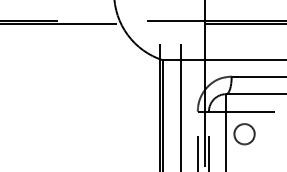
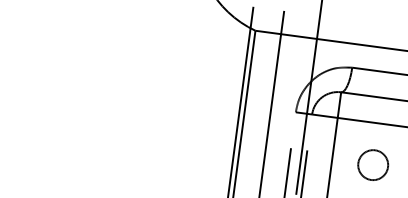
circle: (244, 134) -> (373, 165), moved

